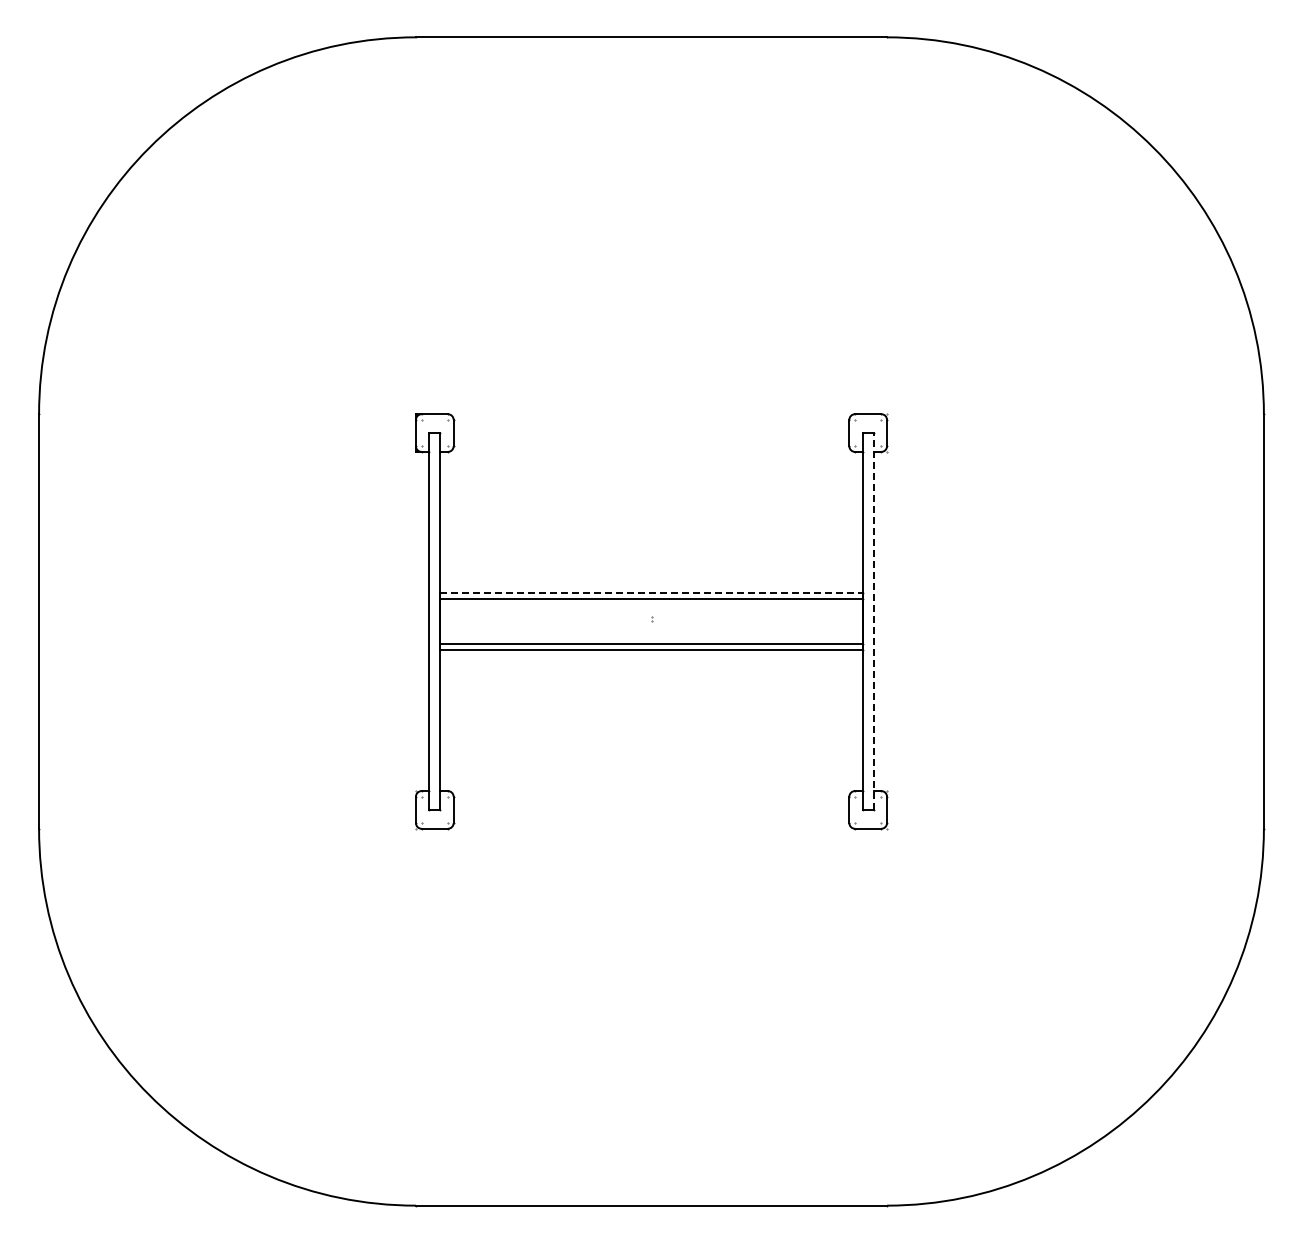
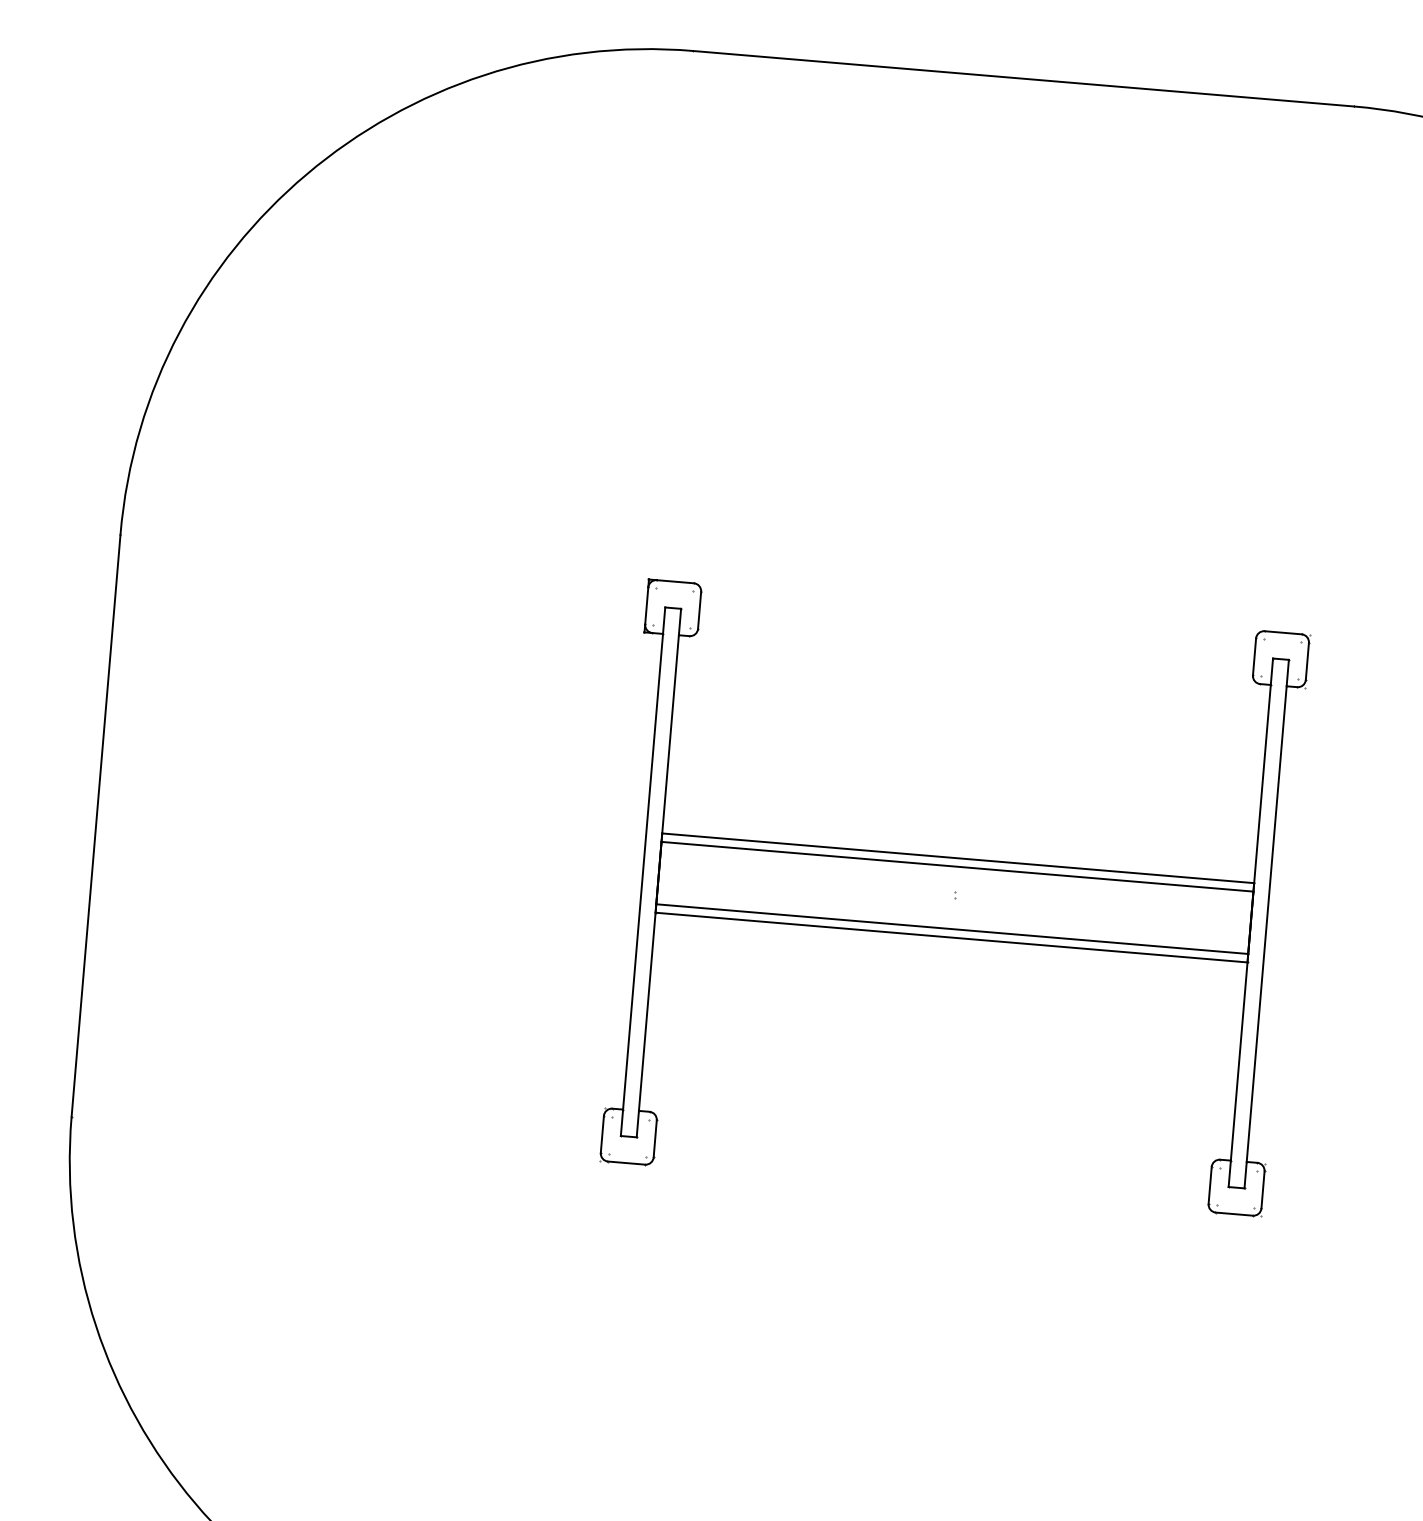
line: (651, 593) -> (958, 858), dashed -> solid
line: (873, 621) -> (1266, 924), dashed -> solid

